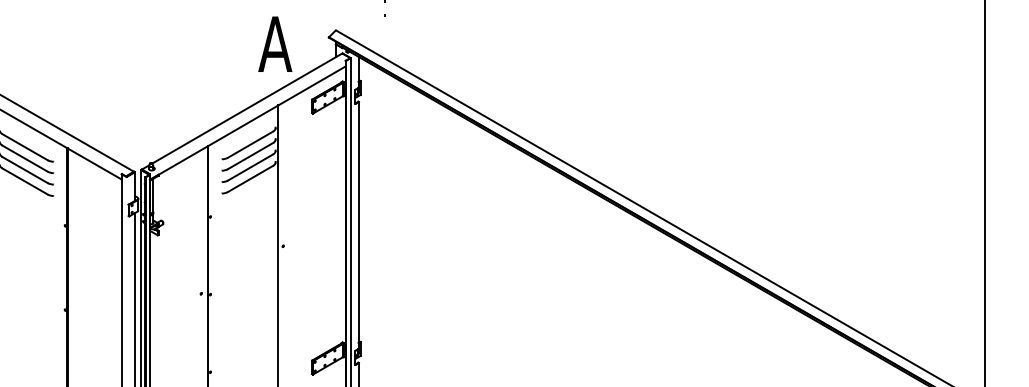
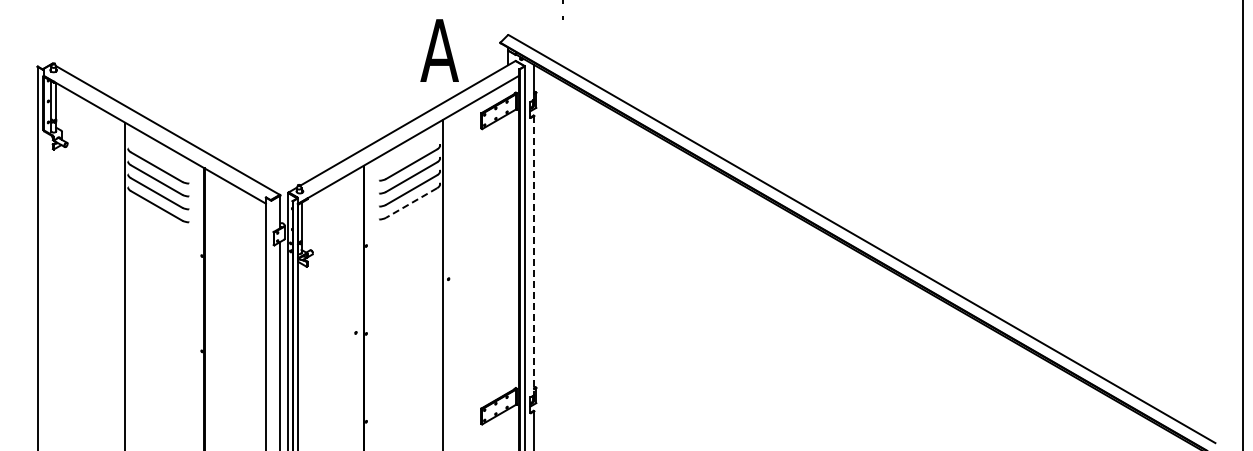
line: (250, 179) -> (411, 203), solid -> dashed
line: (359, 225) -> (534, 255), solid -> dashed

